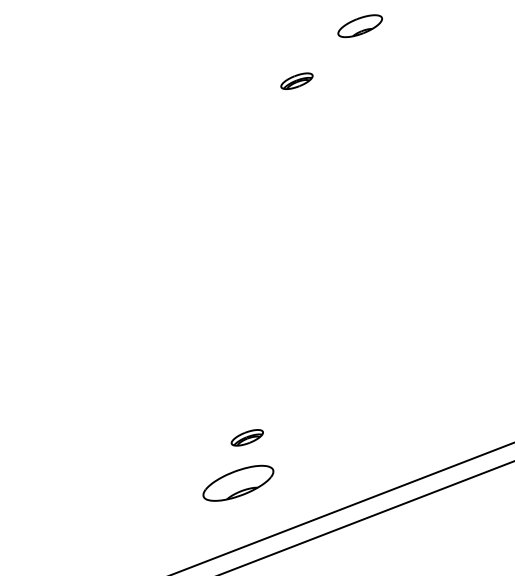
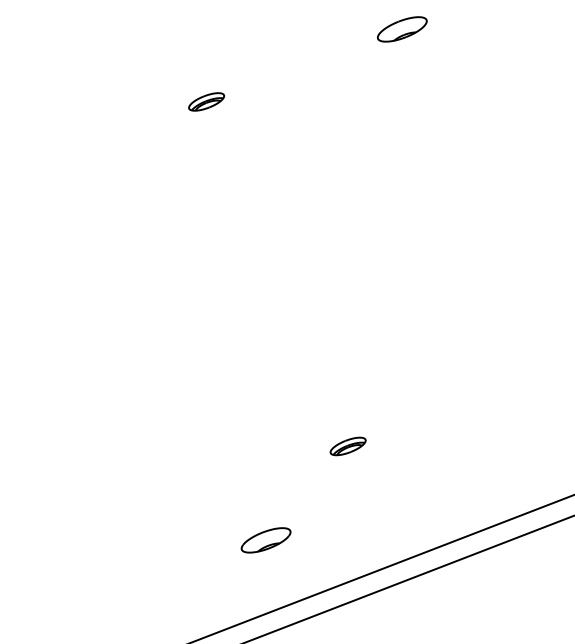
part: (296, 80) -> (206, 101), moved
part: (246, 437) -> (347, 446), moved
part: (237, 483) -> (265, 540), size x0.62

